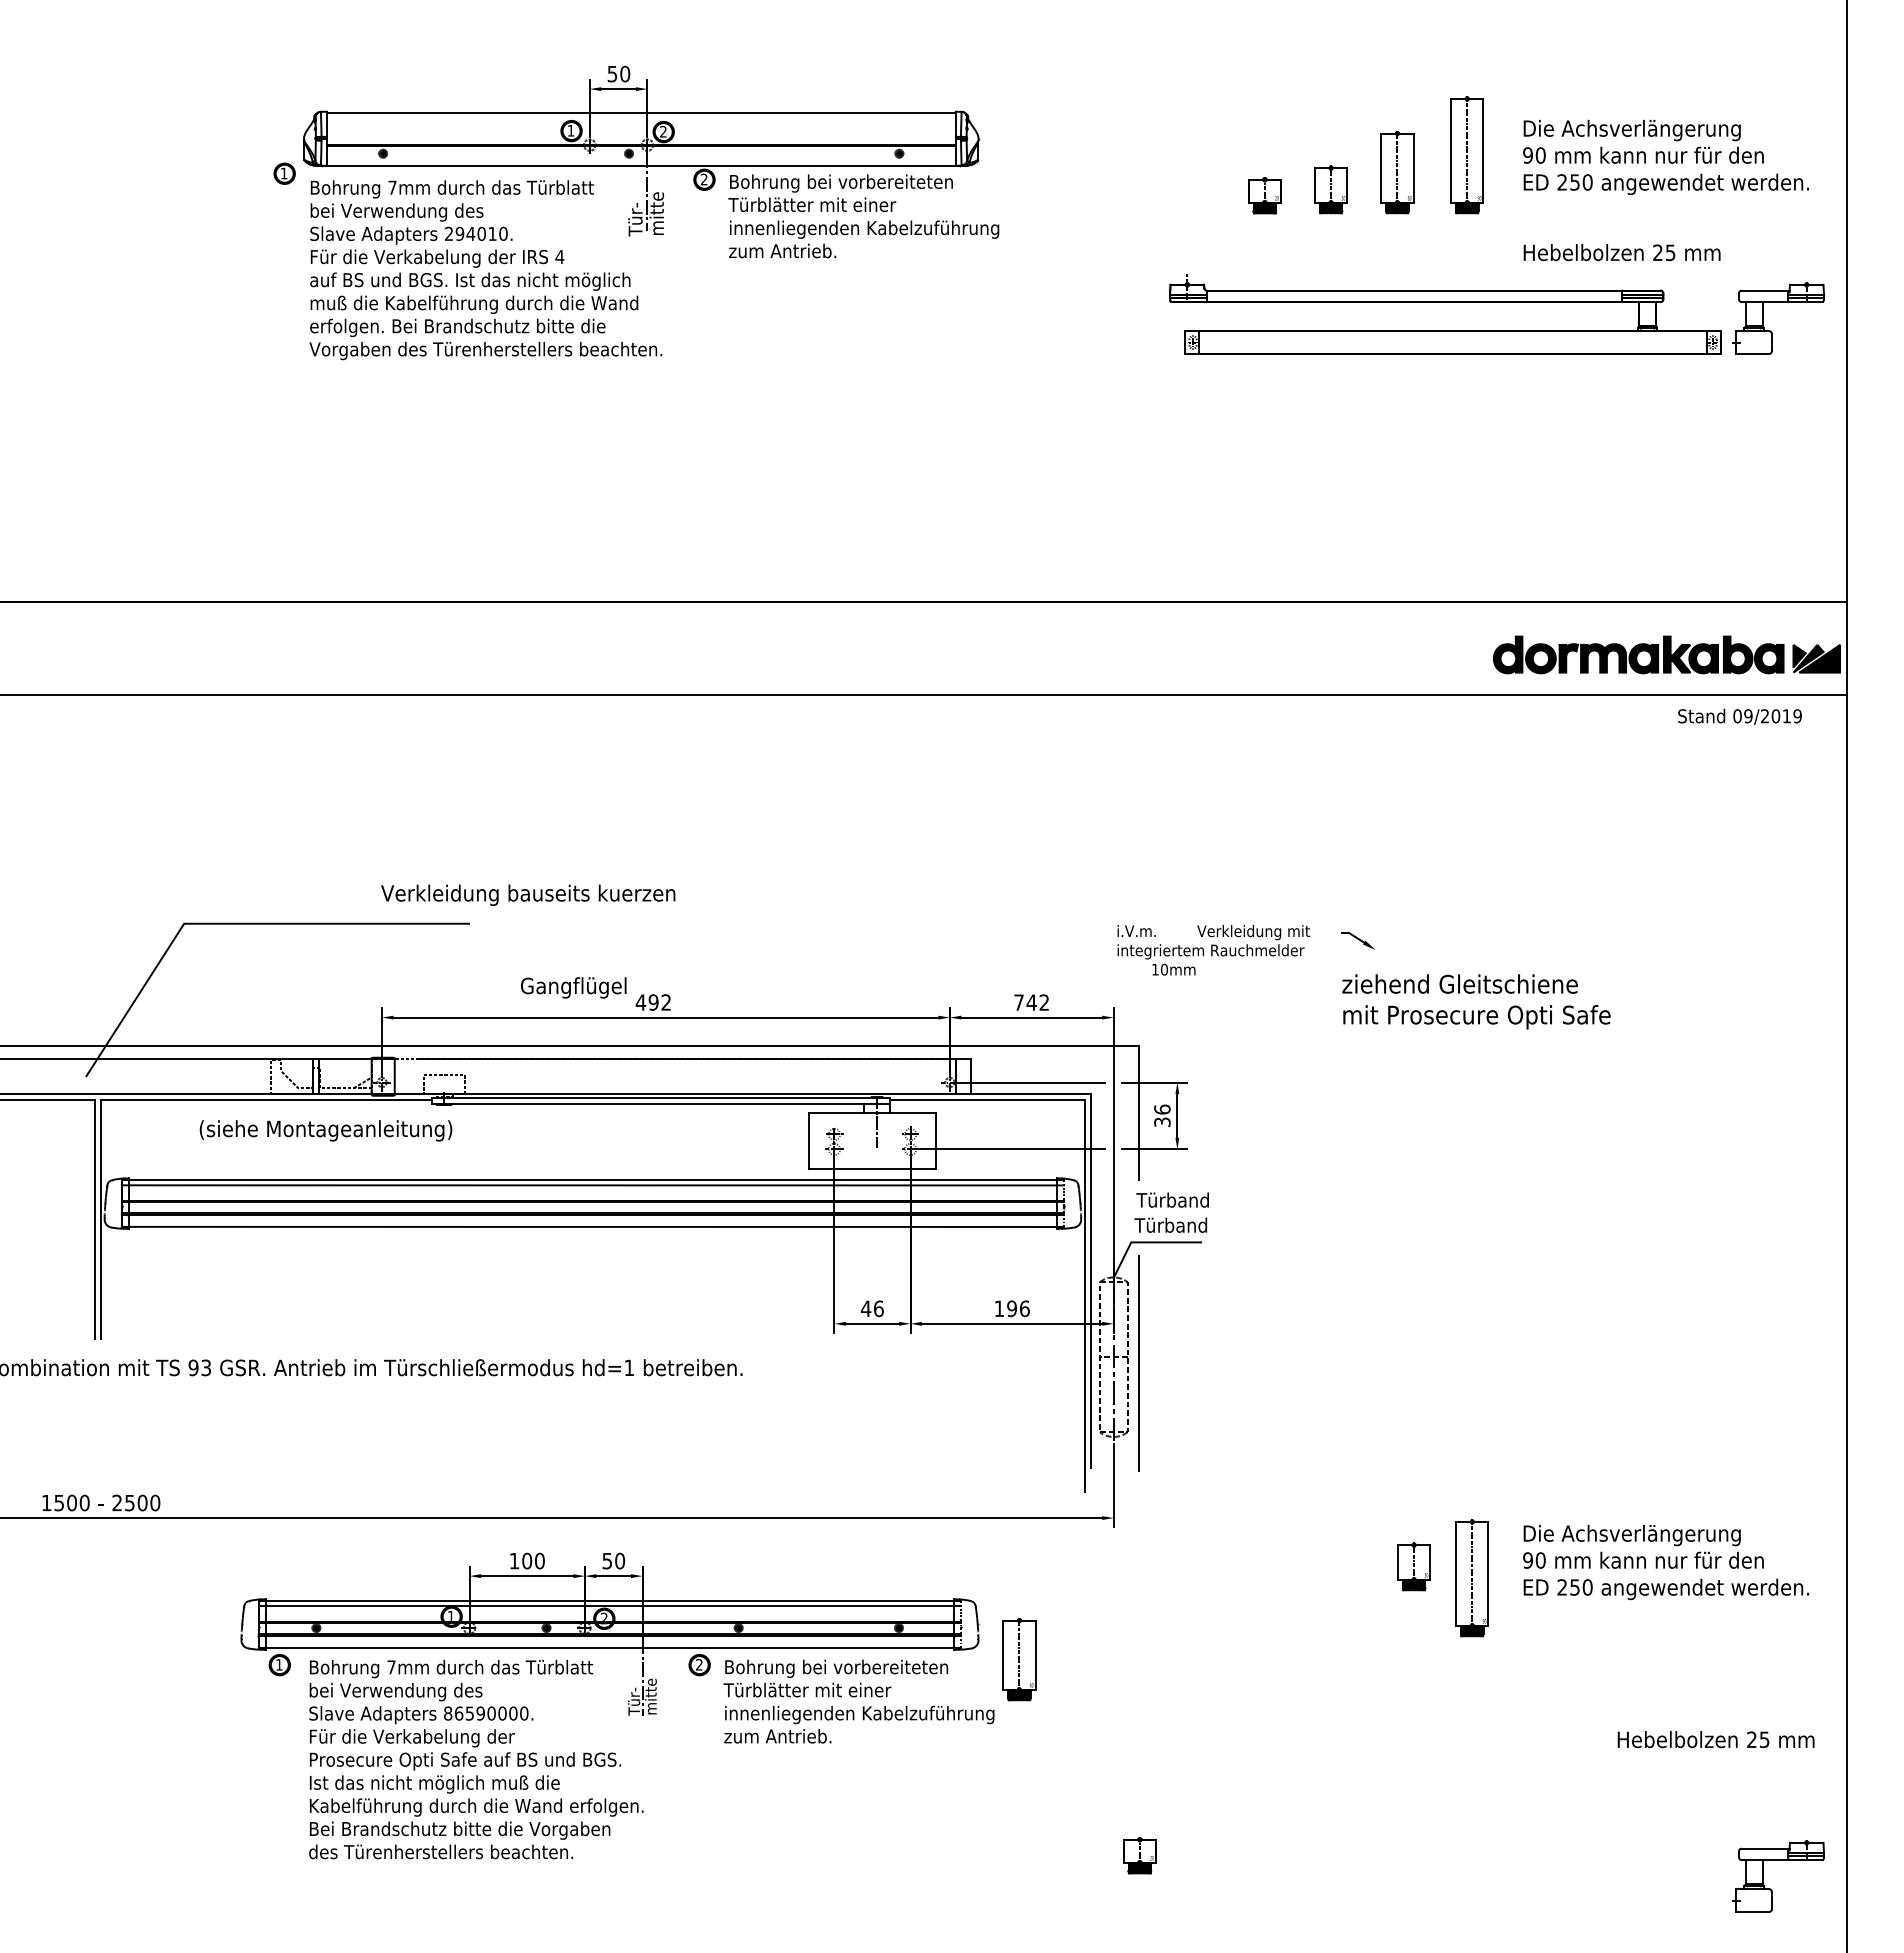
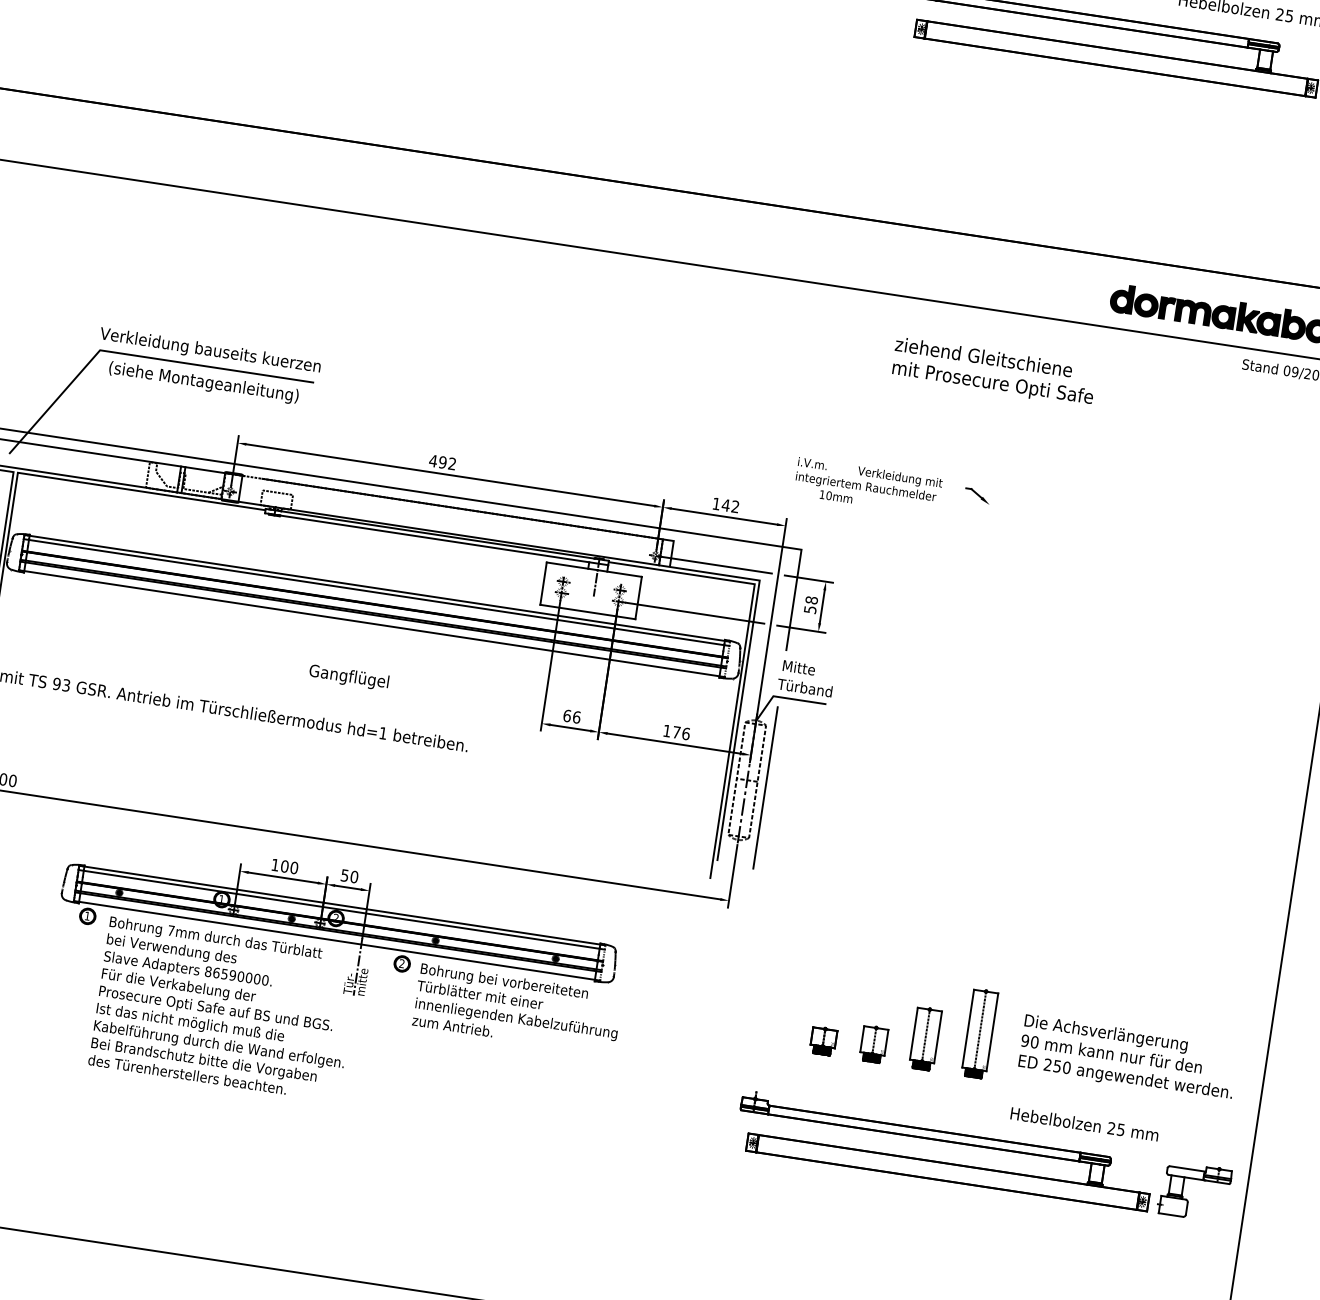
text: (528, 894) -> (210, 350), moved
text: (573, 987) -> (348, 677), moved
text: (1476, 1001) -> (994, 371), moved
text: (1018, 1002) -> (716, 503), 742 -> 142
text: (1162, 1115) -> (811, 604), 36 -> 58
text: (325, 1130) -> (203, 382), moved
text: (1172, 1199) -> (809, 668), Türband -> Mitte
text: (865, 1308) -> (566, 715), 46 -> 66
text: (1011, 1308) -> (676, 732), 196 -> 176
text: (1665, 1562) -> (1127, 1057), moved
part: (1413, 1566) -> (873, 1043), moved
part: (1471, 1578) -> (979, 1033), moved
part: (1019, 1659) -> (925, 1038), moved
text: (1715, 1739) -> (1084, 1124), moved
part: (1445, 1789) -> (946, 1141), added
part: (1139, 1855) -> (823, 1040), moved
part: (1770, 1888) -> (1187, 1199), moved

